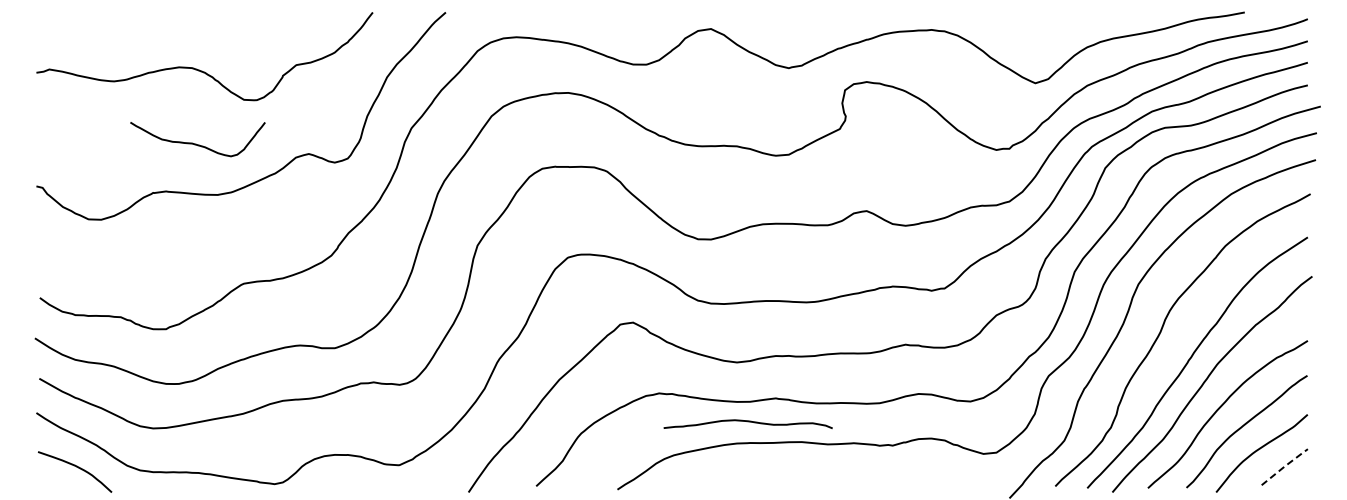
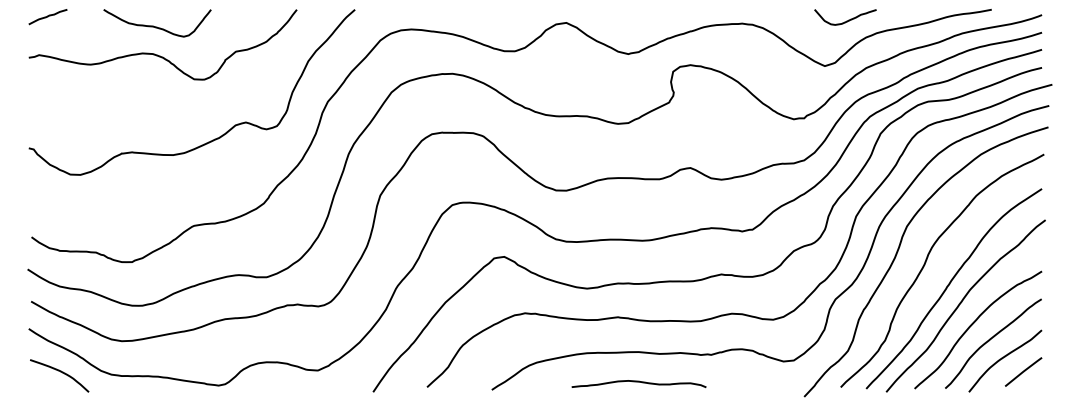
curve: (60, 21) -> (48, 16), added
curve: (1062, 26) -> (846, 20), added
curve: (196, 143) -> (156, 26), moved
curve: (747, 422) -> (638, 382), moved
line: (1284, 466) -> (1023, 371), dashed -> solid

